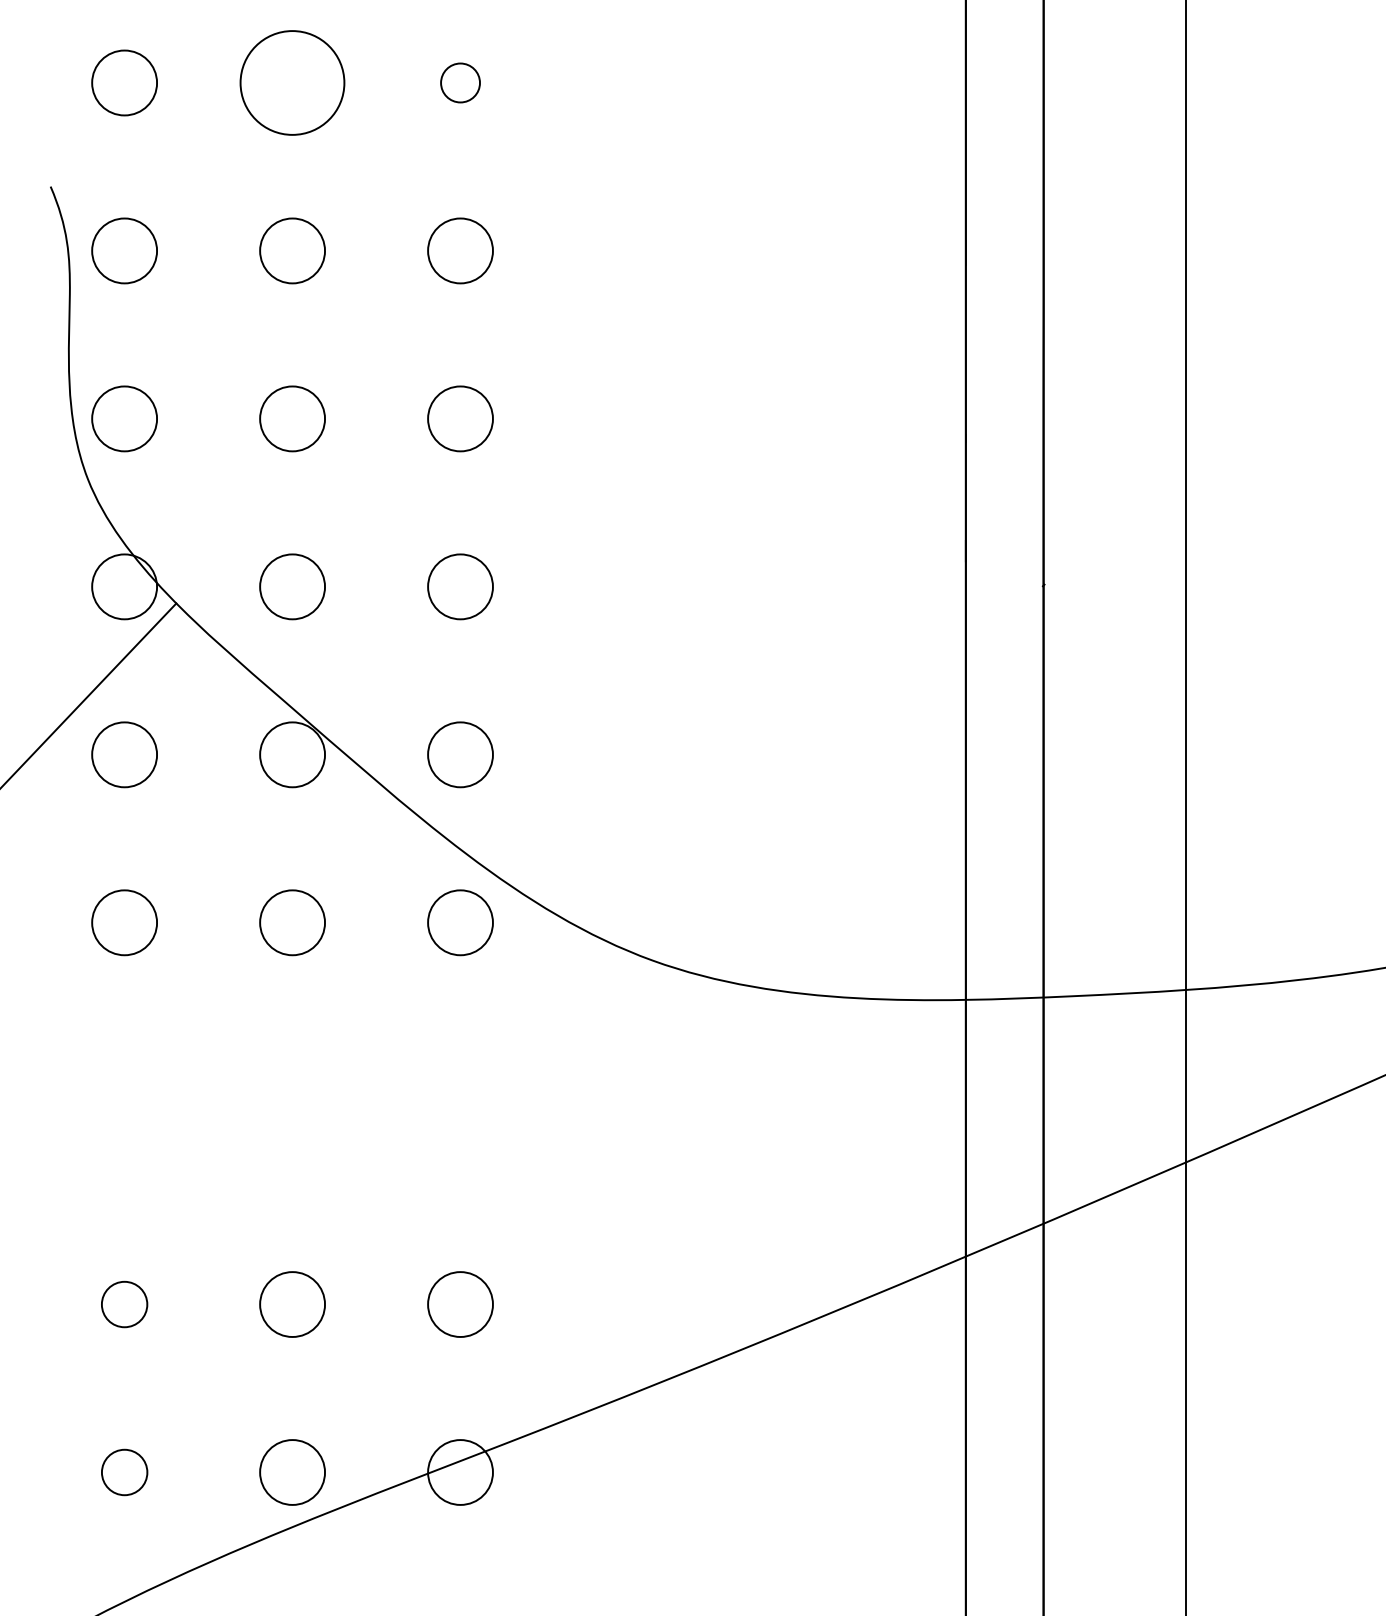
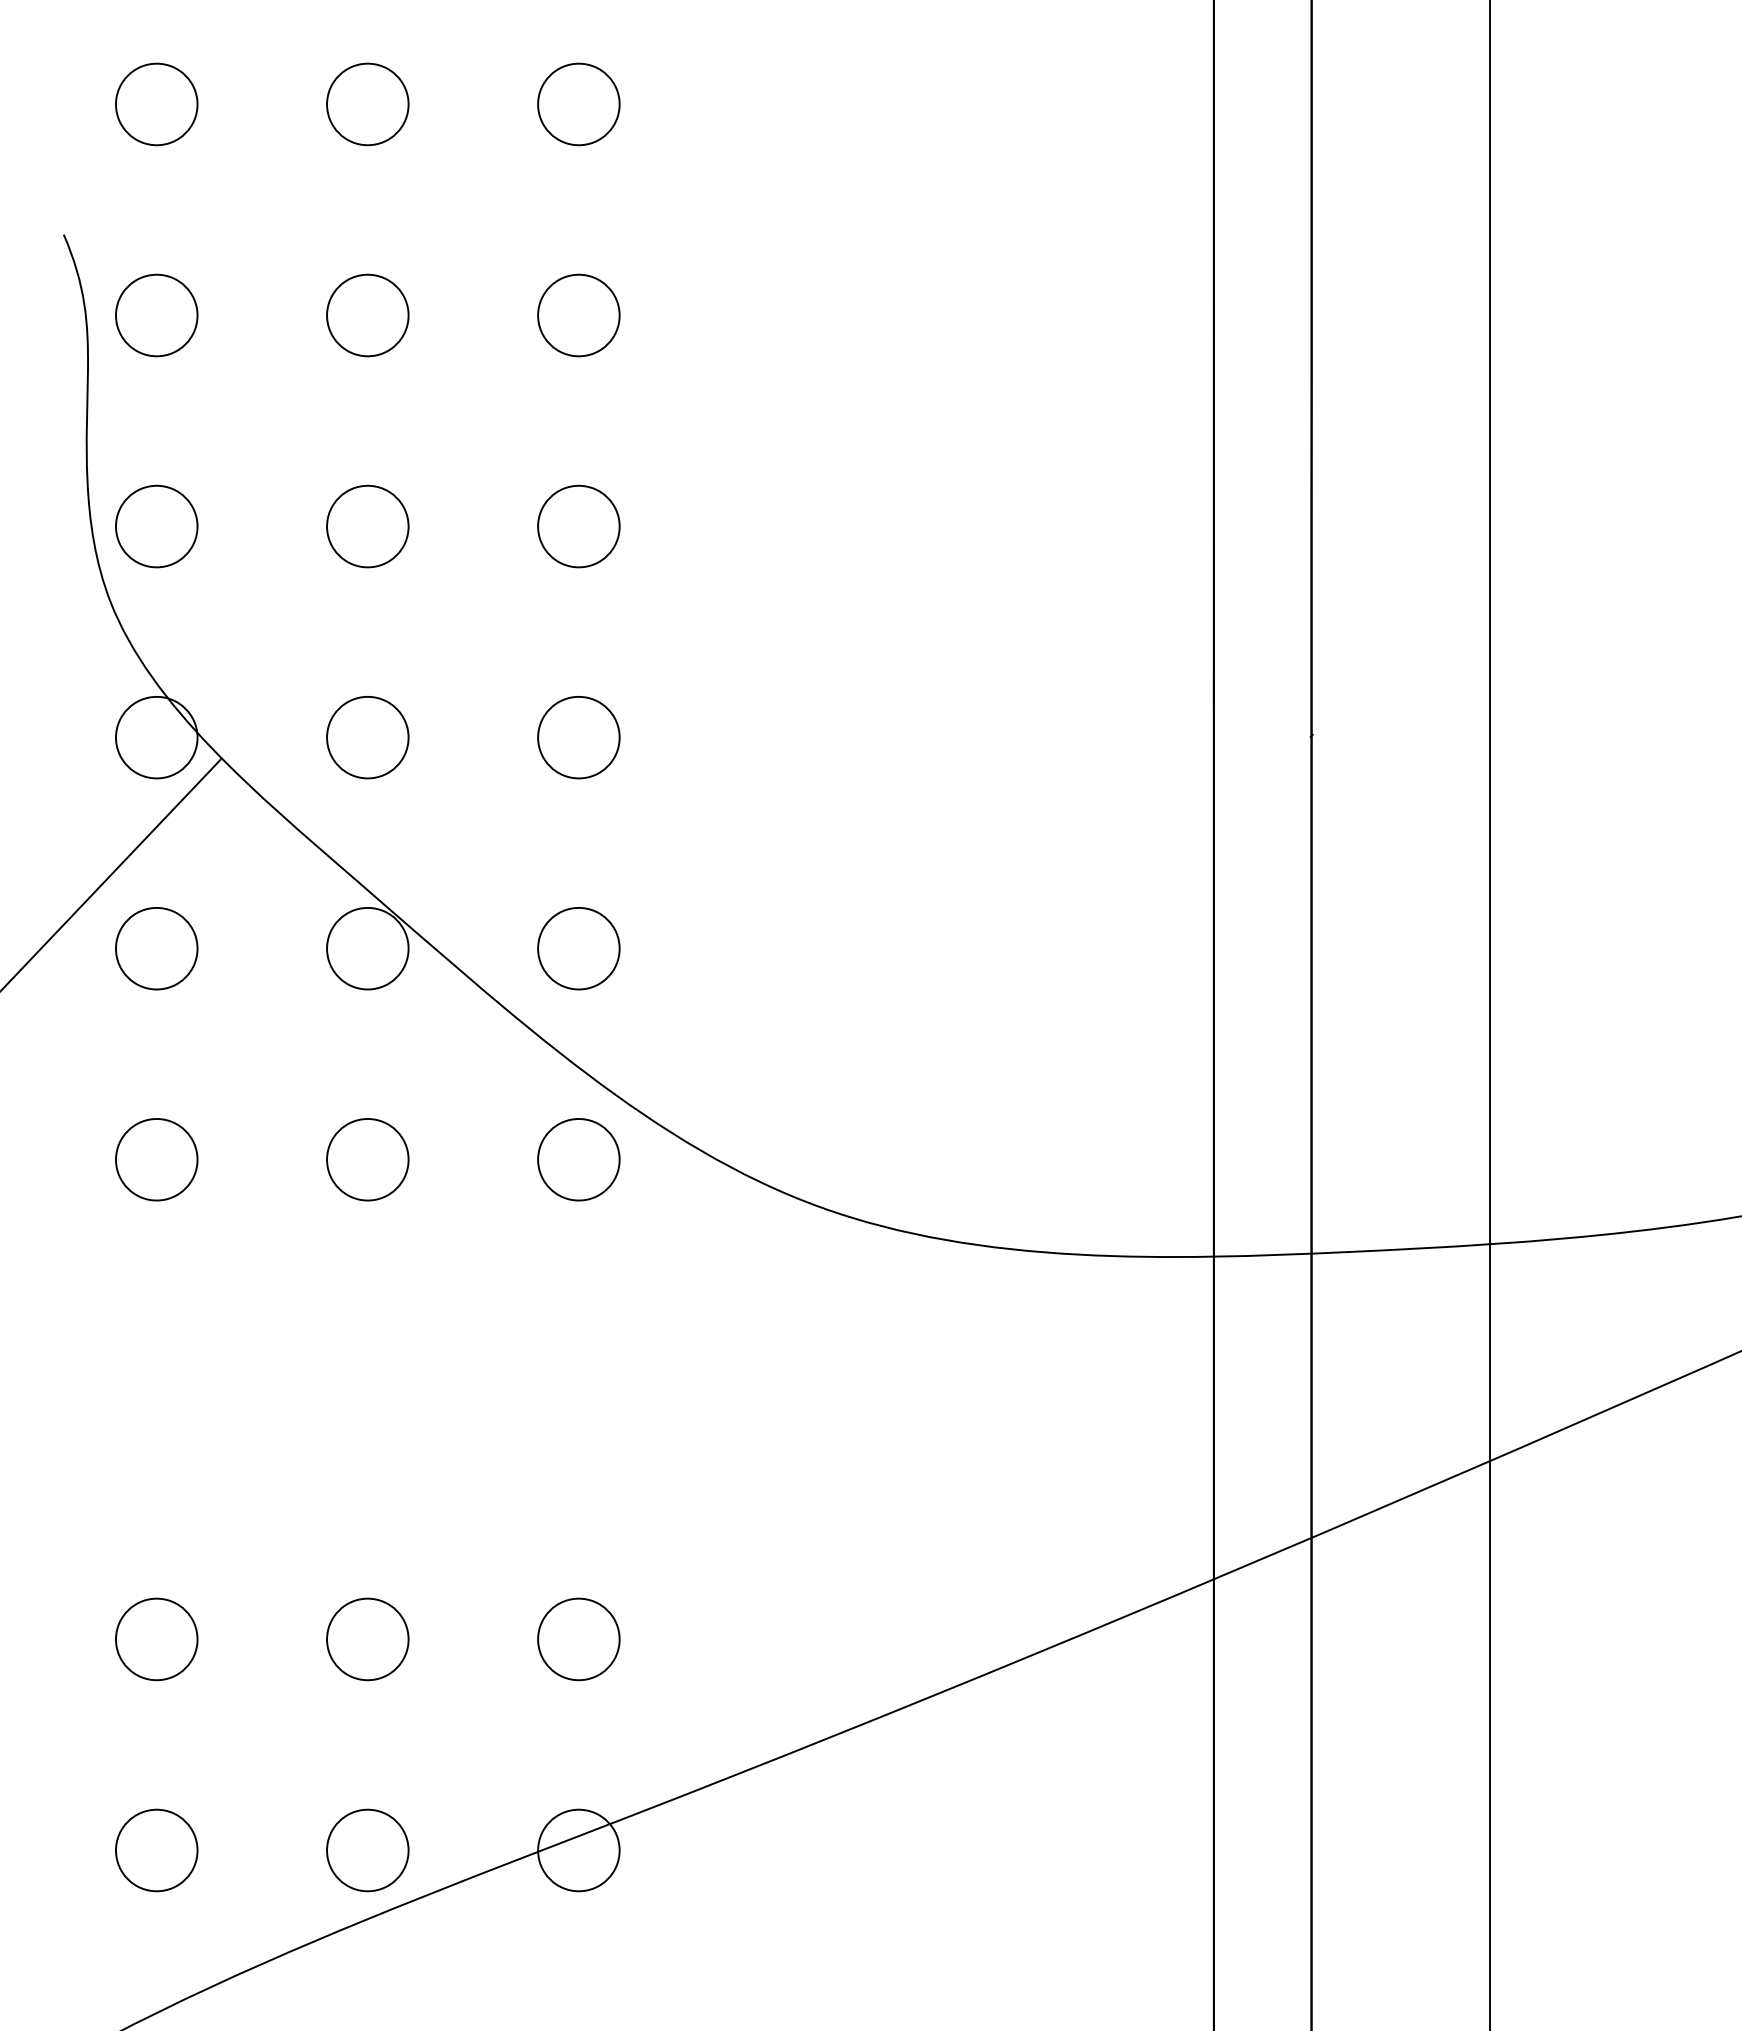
circle: (292, 83) -> (367, 104), size x0.62
circle: (460, 83) -> (578, 104), size x1.67
circle: (124, 1304) -> (156, 1639), size x1.43
circle: (124, 1472) -> (156, 1850), size x1.43

